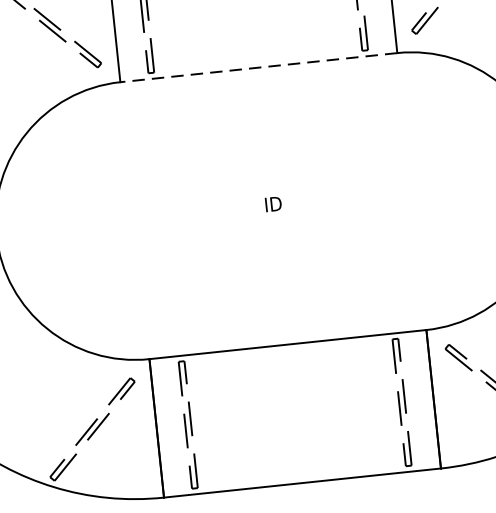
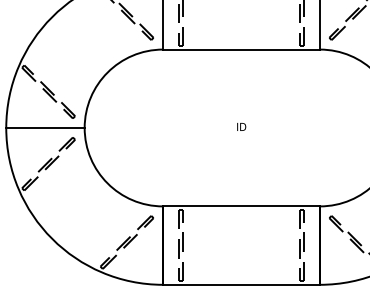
line: (258, 67) -> (241, 49), dashed -> solid

